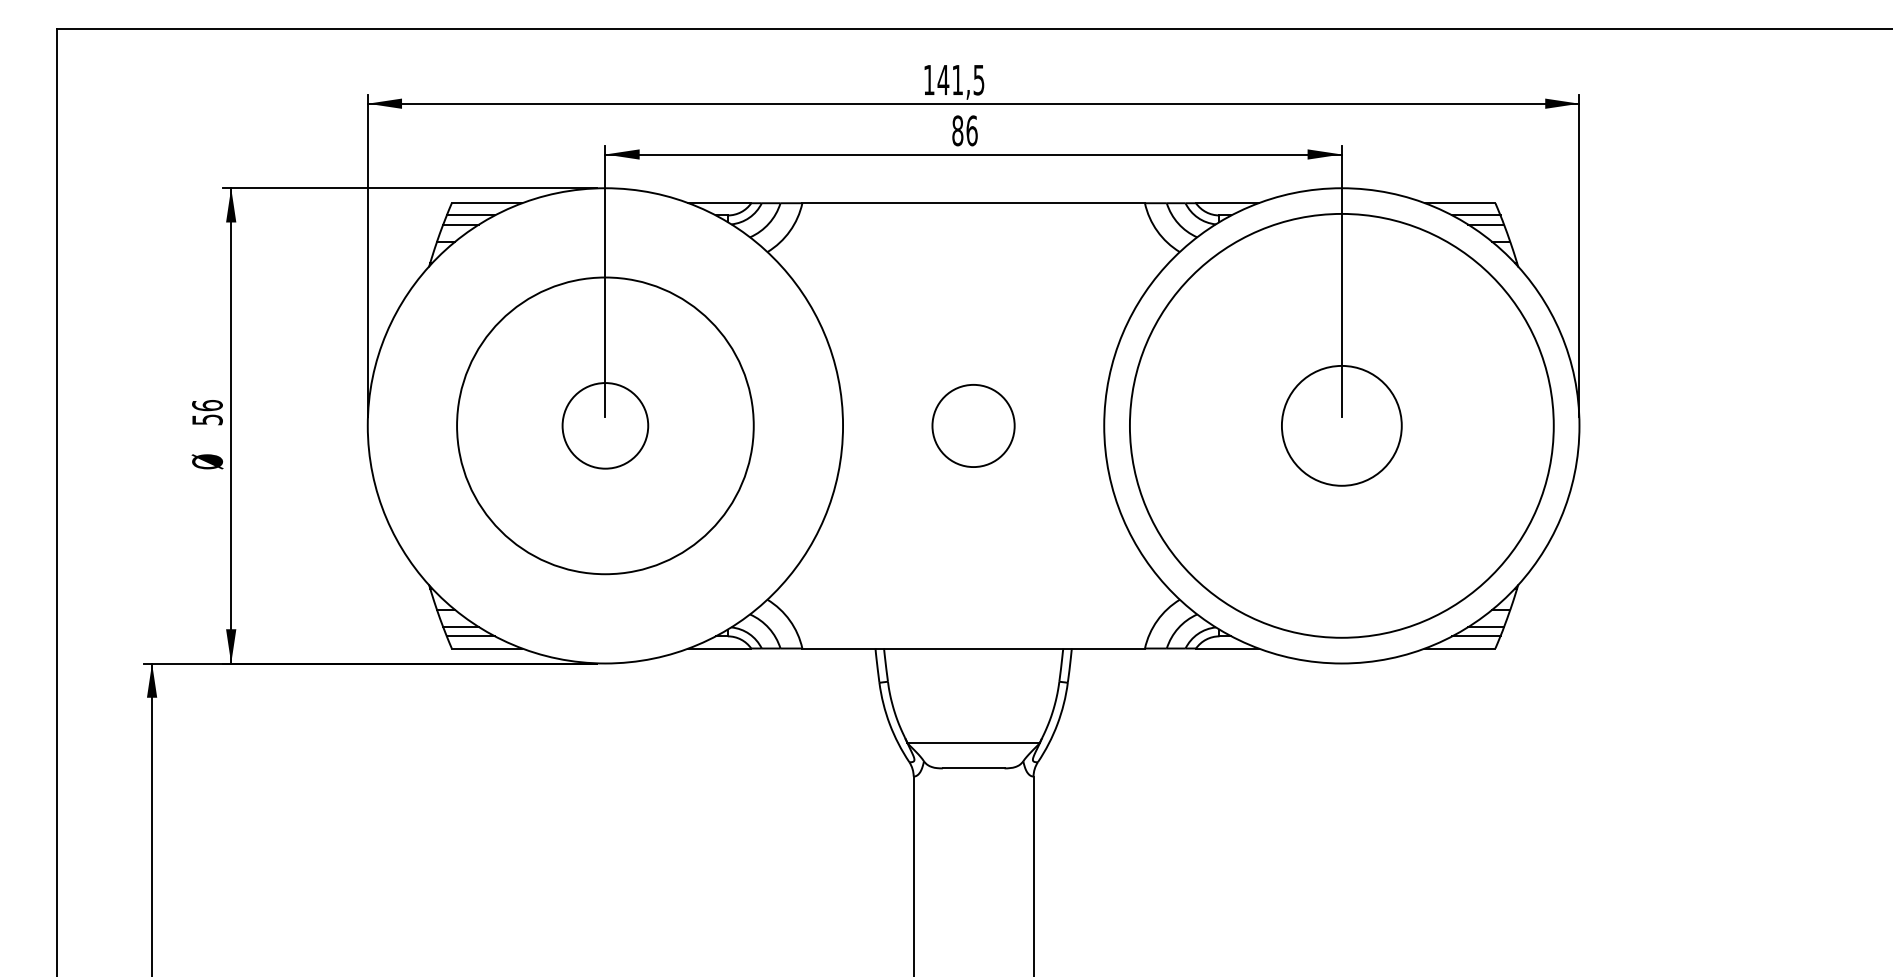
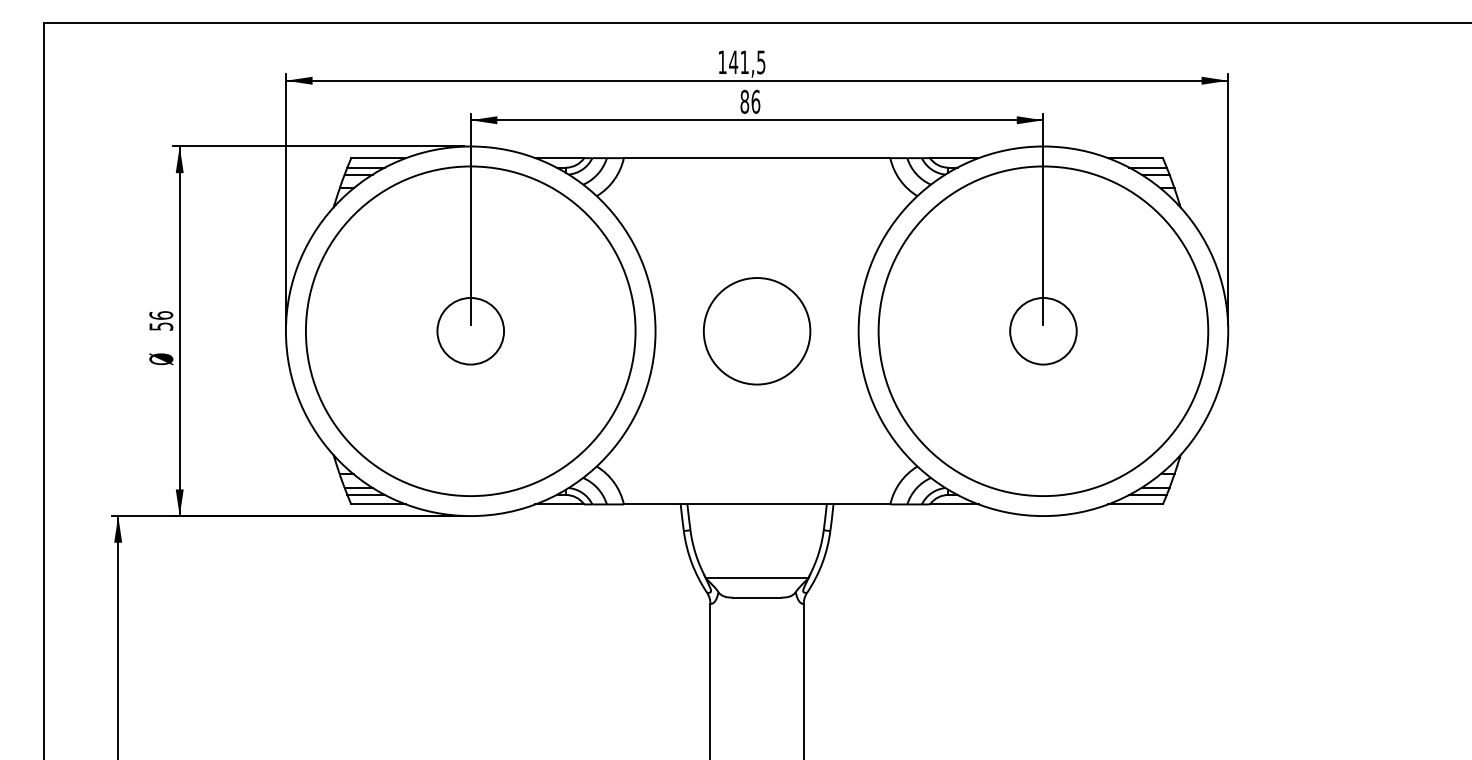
circle: (605, 426) -> (470, 331), size x1.43
circle: (972, 426) -> (756, 331), size x1.67
circle: (1341, 426) -> (1043, 331), size x0.71

